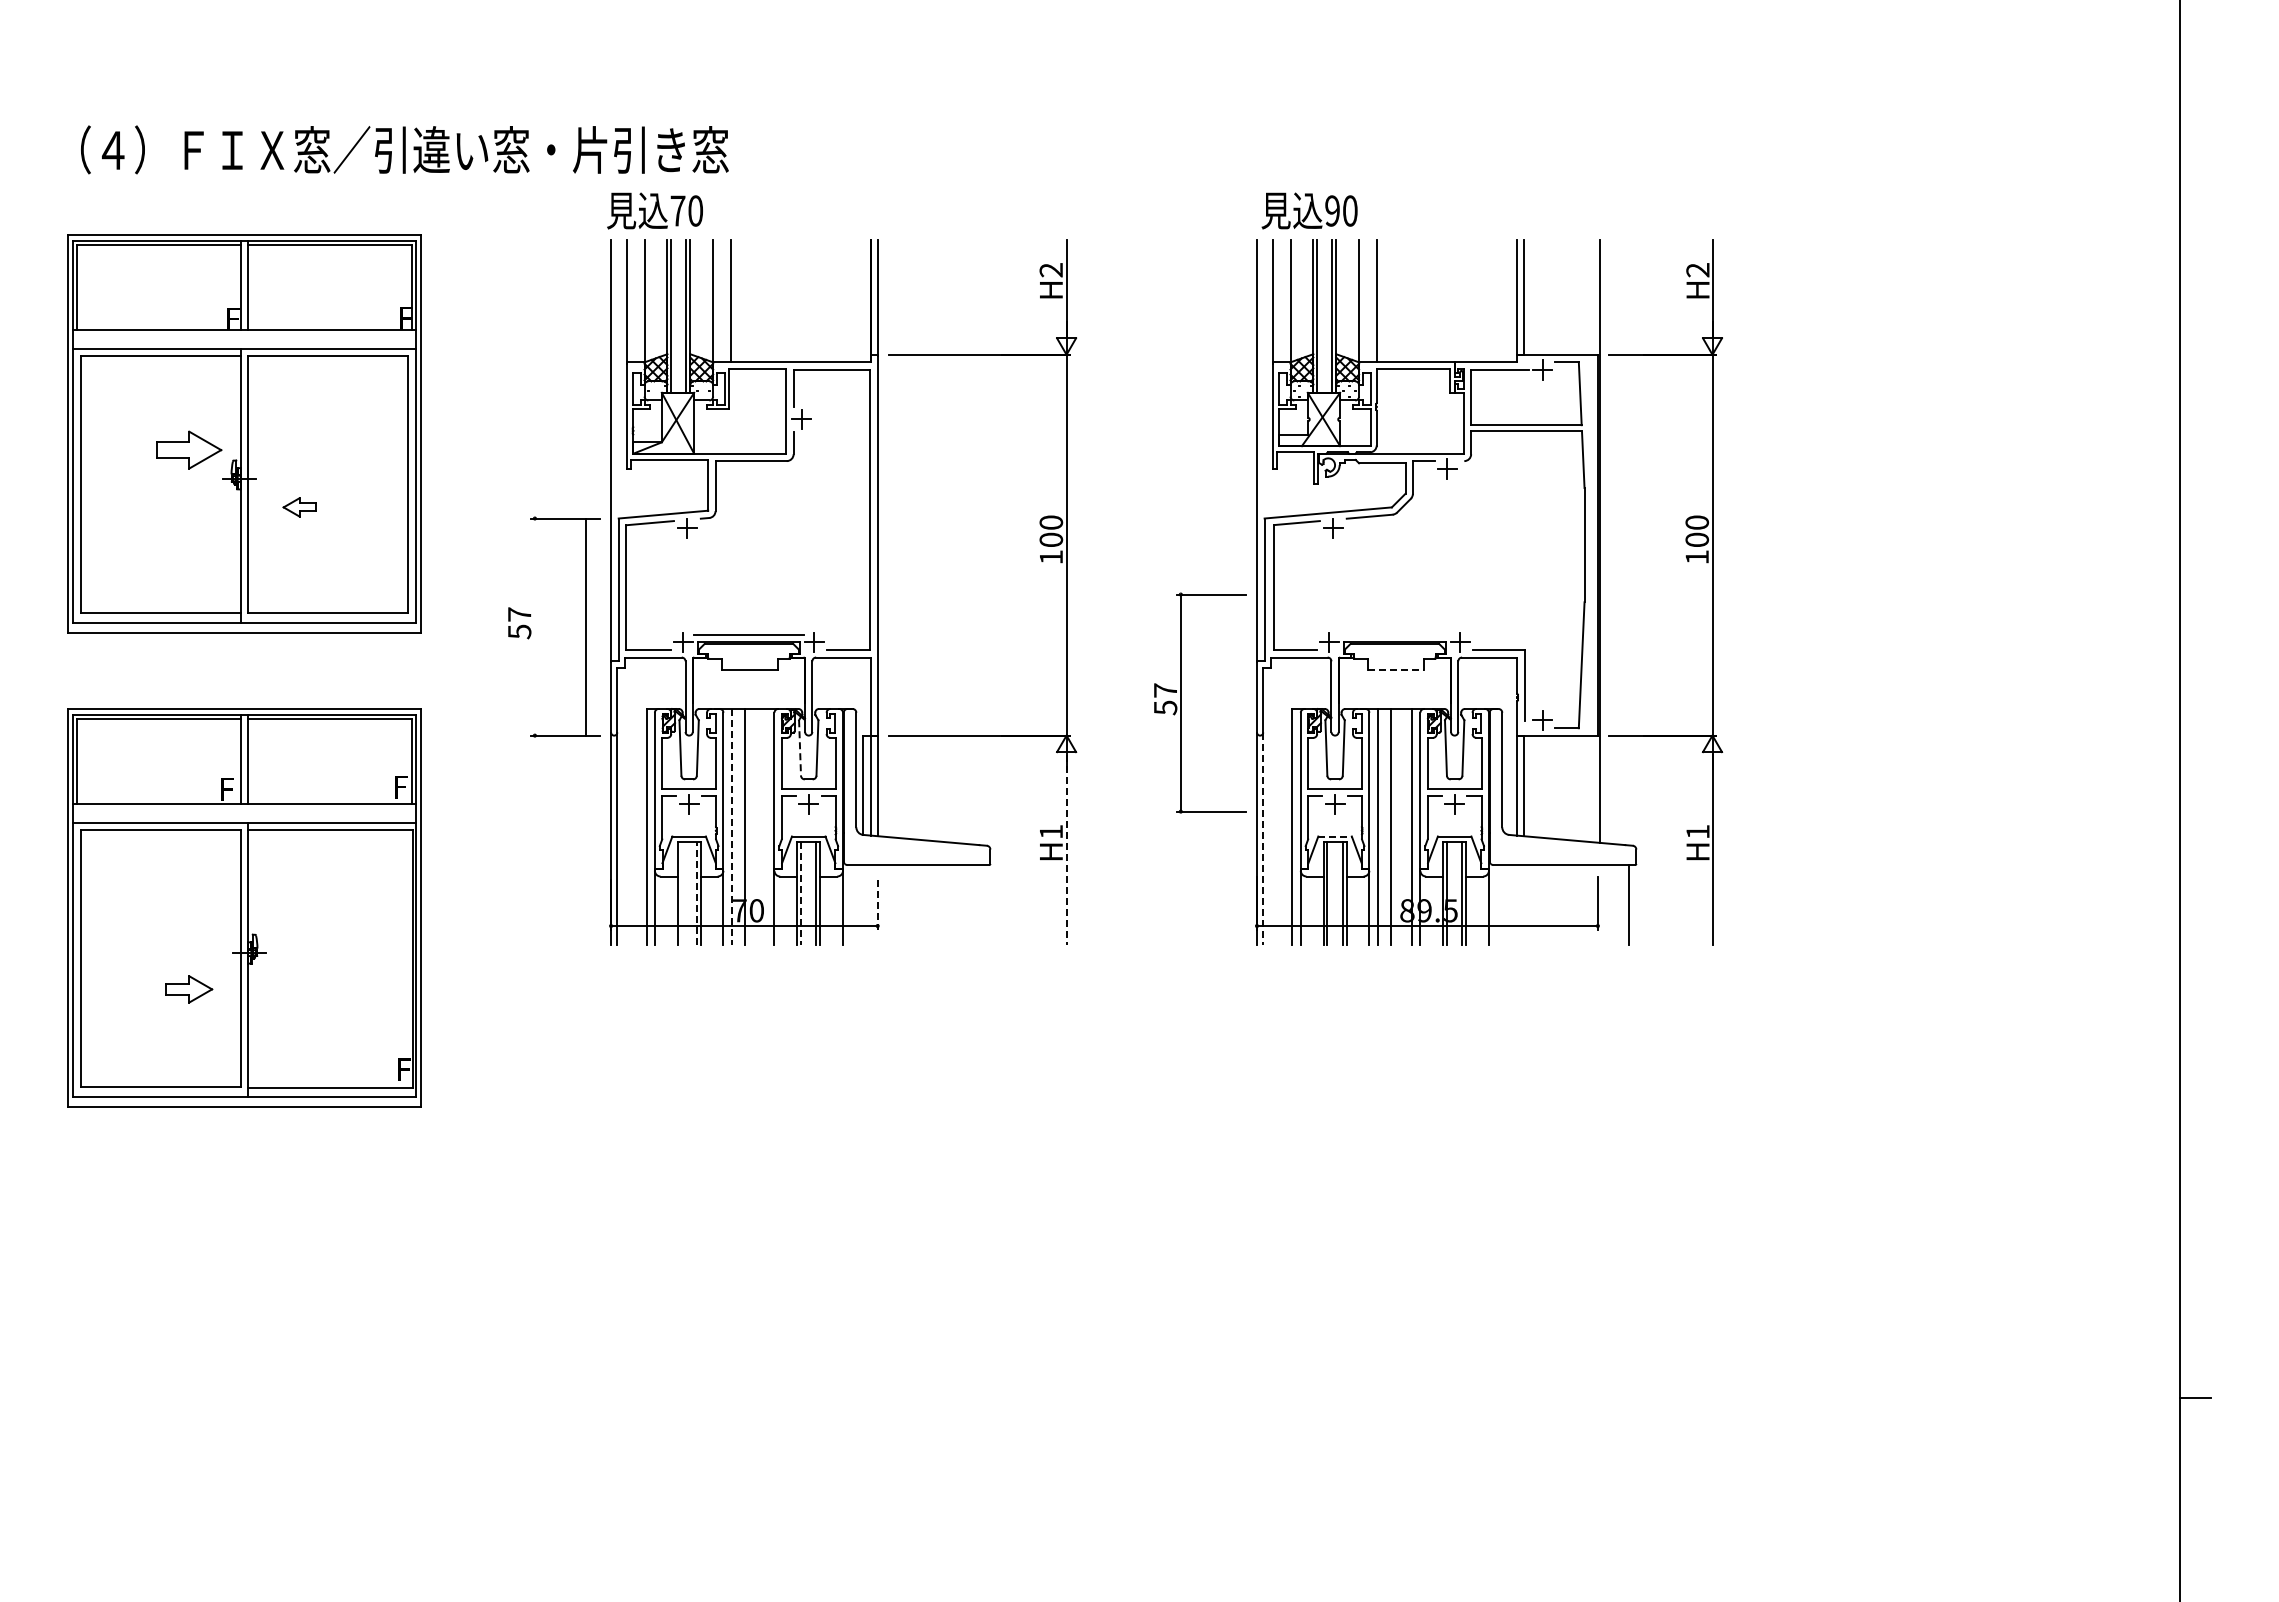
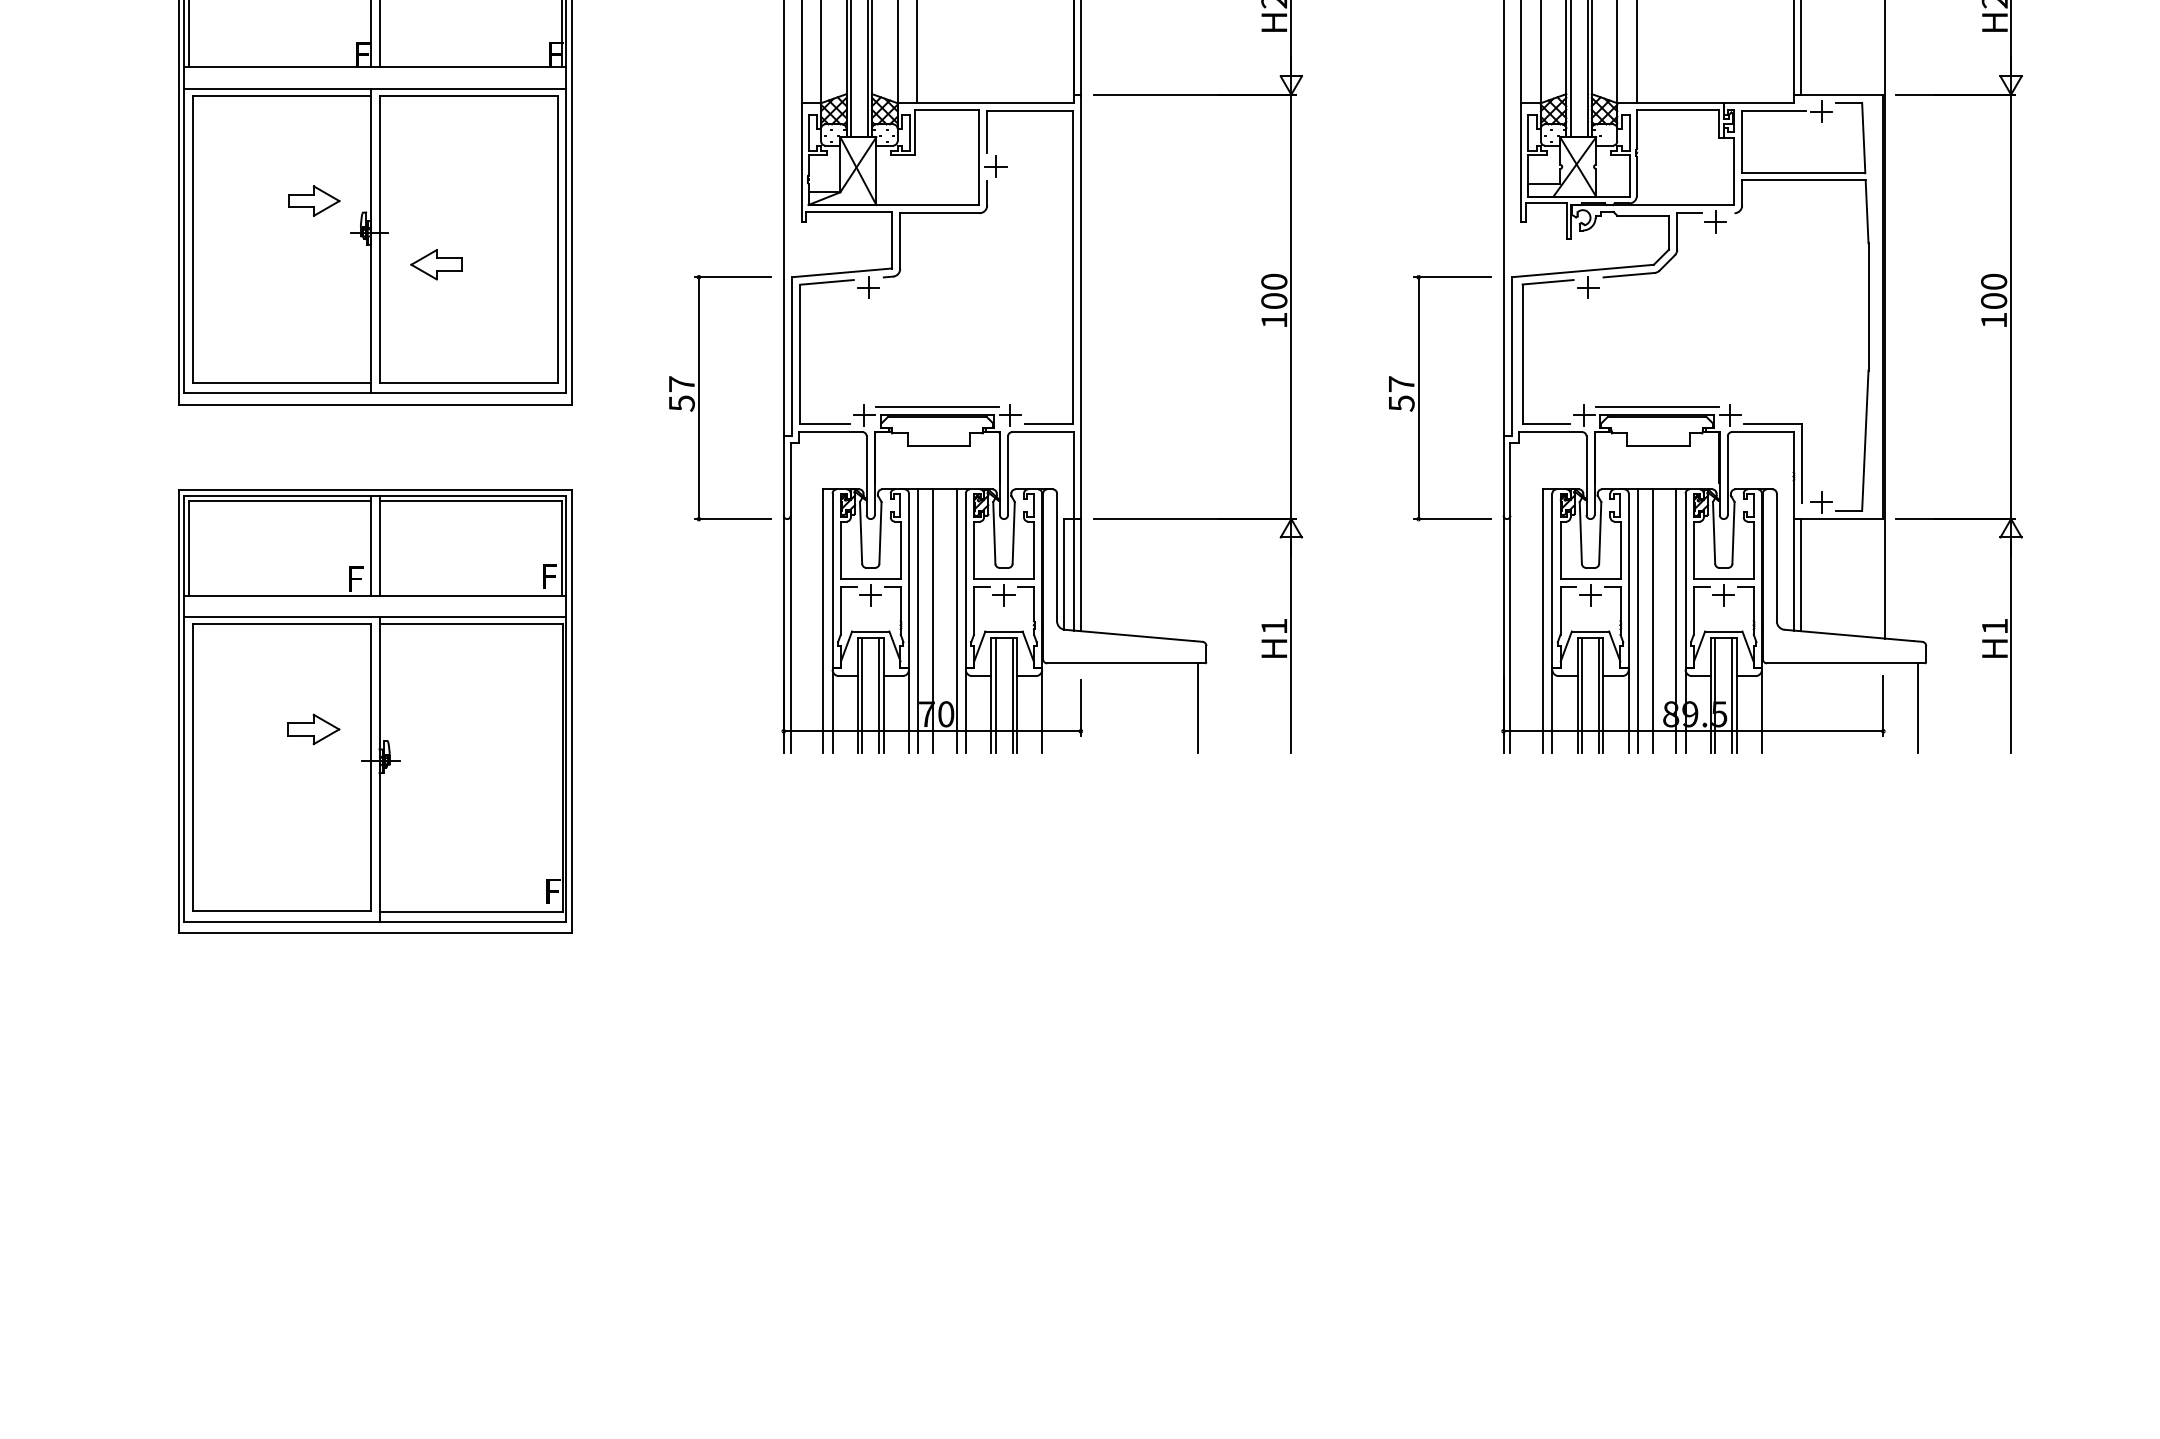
part: (189, 450) -> (314, 201), size x0.71
part: (299, 507) -> (436, 264), size x1.43
line: (585, 626) -> (698, 397), moved
line: (1394, 634) -> (1656, 406), added
line: (1396, 670) -> (1658, 446), dashed -> solid
part: (1181, 702) -> (1419, 397), moved
line: (800, 748) -> (994, 533), dashed -> solid
line: (766, 826) -> (956, 620), added
line: (731, 827) -> (917, 621), dashed -> solid
line: (1335, 836) -> (1590, 631), dashed -> solid
line: (1263, 839) -> (1510, 634), dashed -> solid
line: (1066, 850) -> (1291, 647), dashed -> solid
line: (681, 893) -> (862, 695), added
line: (696, 893) -> (878, 695), dashed -> solid
line: (801, 894) -> (995, 696), dashed -> solid
line: (877, 905) -> (1080, 708), dashed -> solid
line: (983, 905) -> (1198, 708), added
part: (189, 989) -> (314, 729), moved

